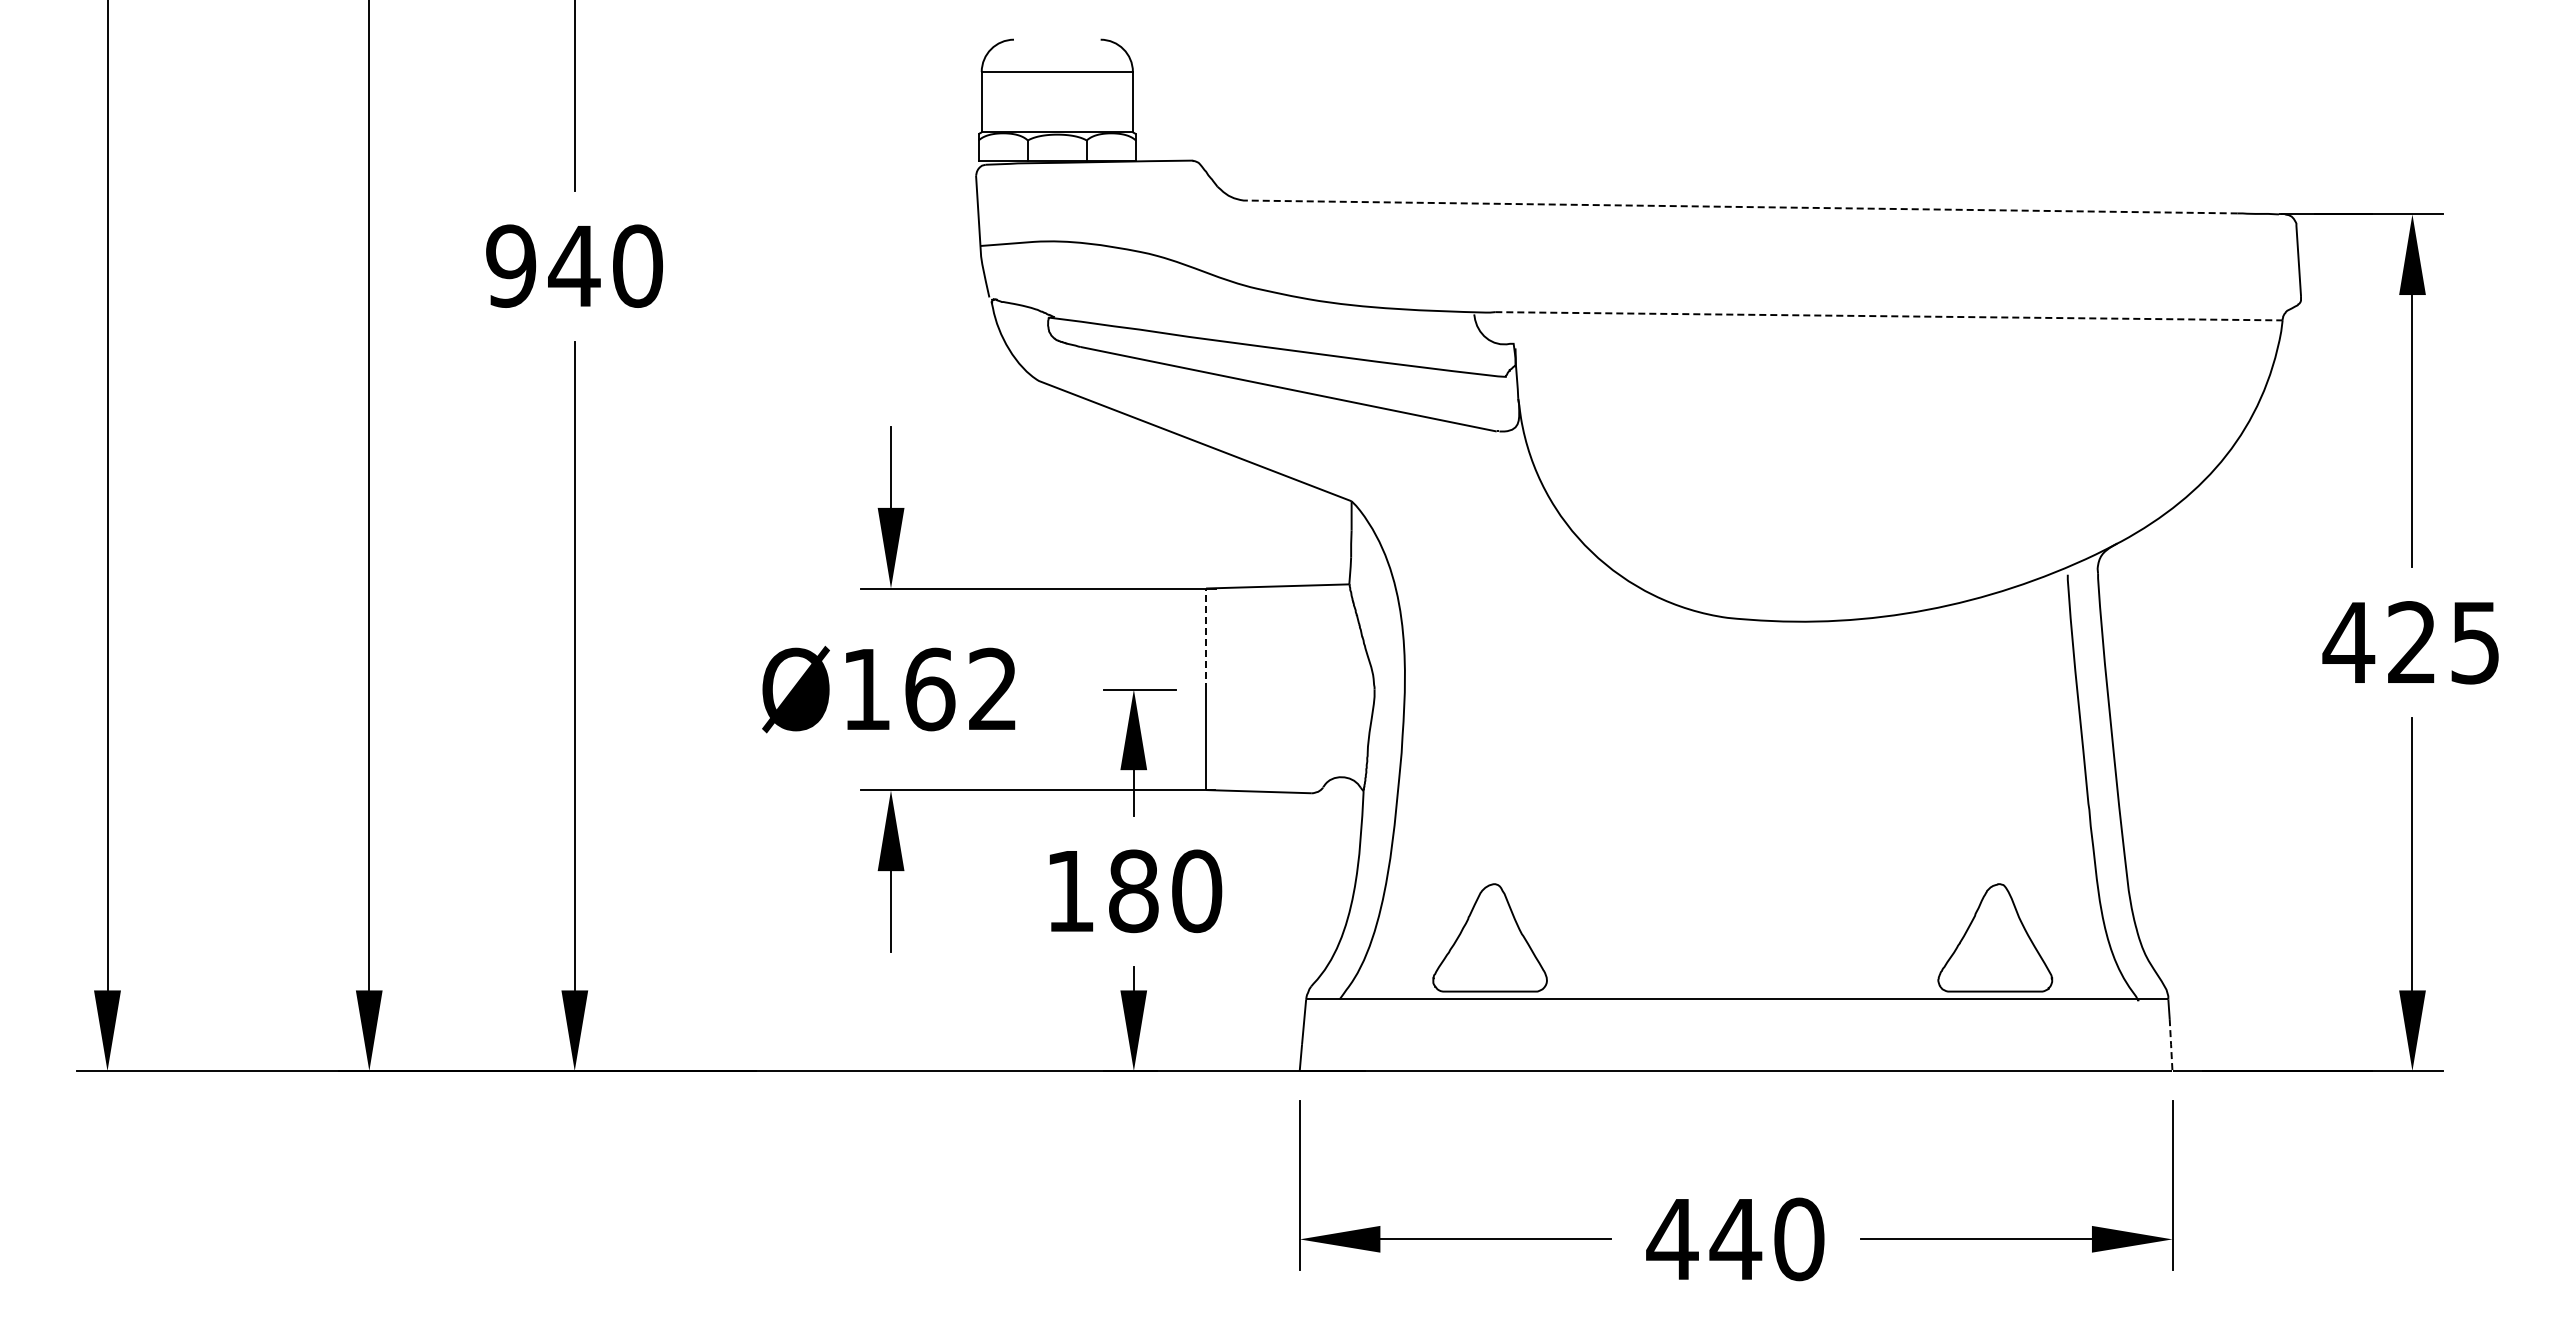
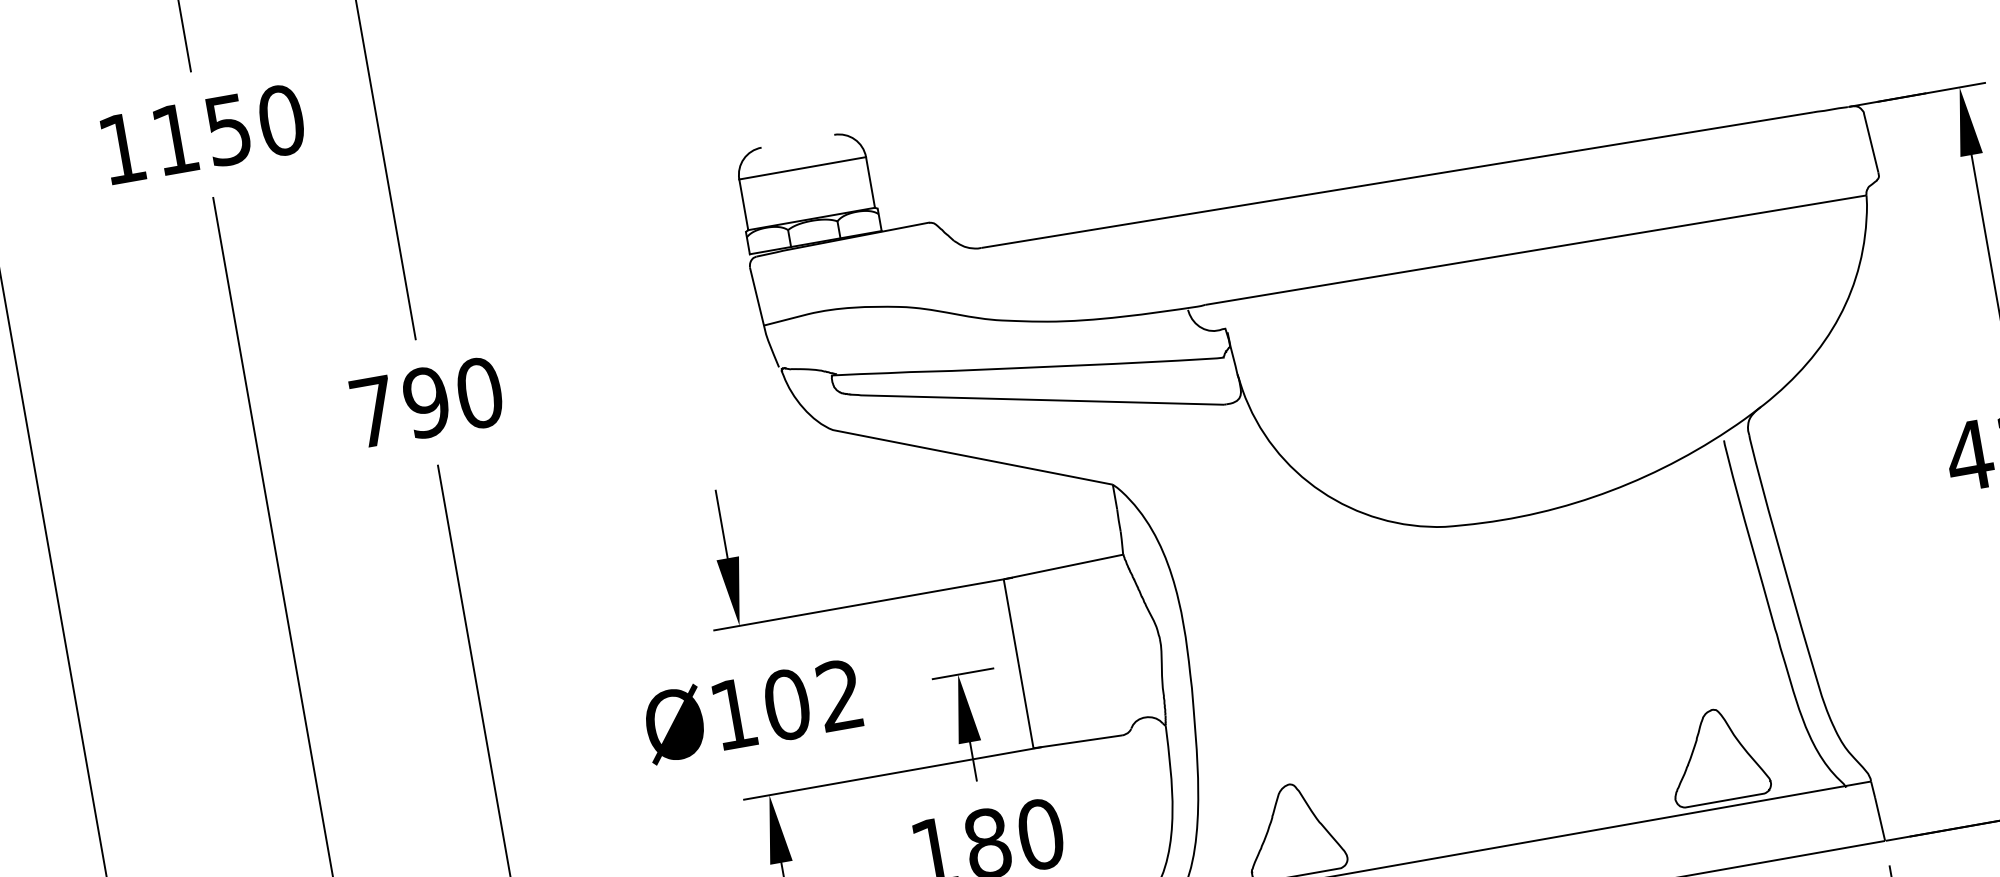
line: (1742, 207) -> (1397, 180), dashed -> solid
text: (543, 265) -> (400, 406), 940 -> 790
line: (1888, 316) -> (1535, 250), dashed -> solid
line: (1206, 639) -> (1011, 622), dashed -> solid
text: (930, 689) -> (787, 704), Ø162 -> Ø102
line: (2171, 1044) -> (1880, 818), dashed -> solid

